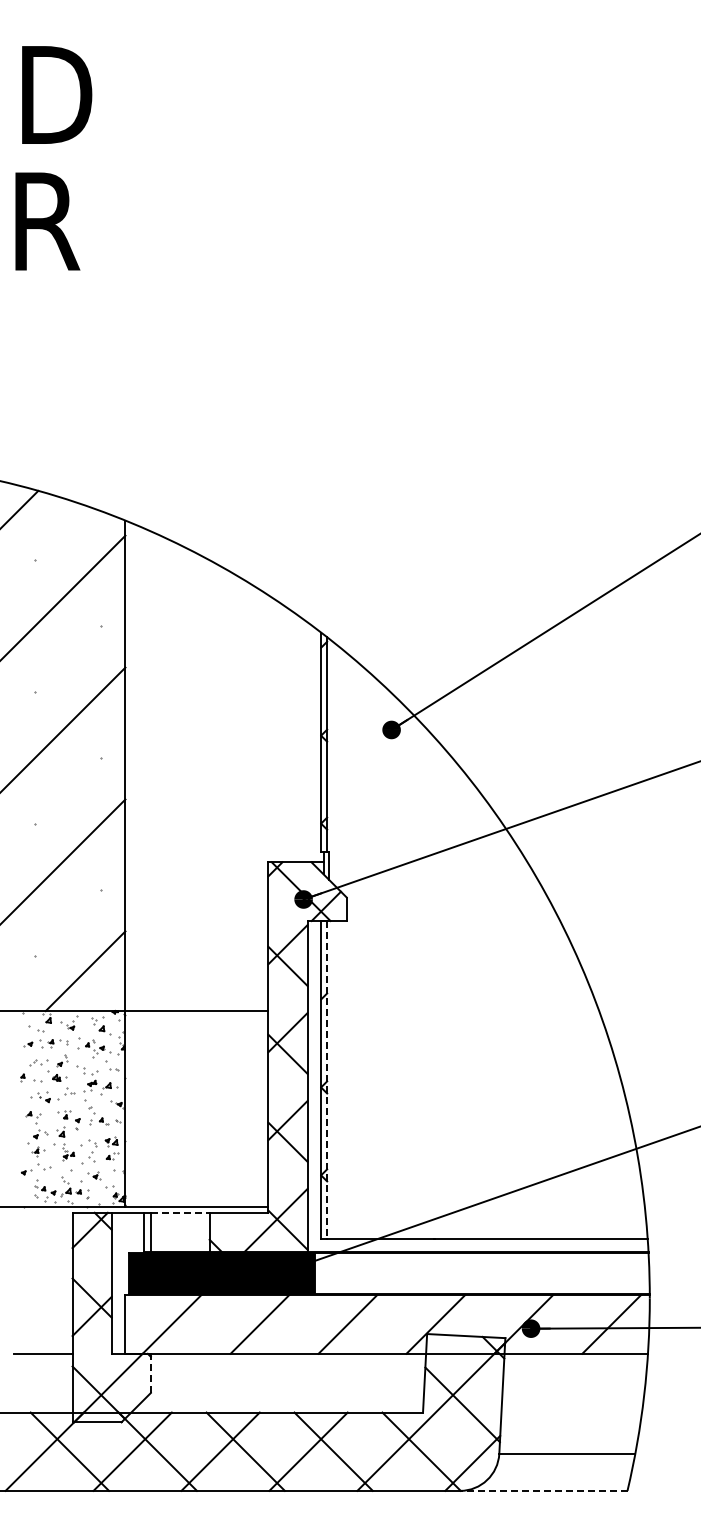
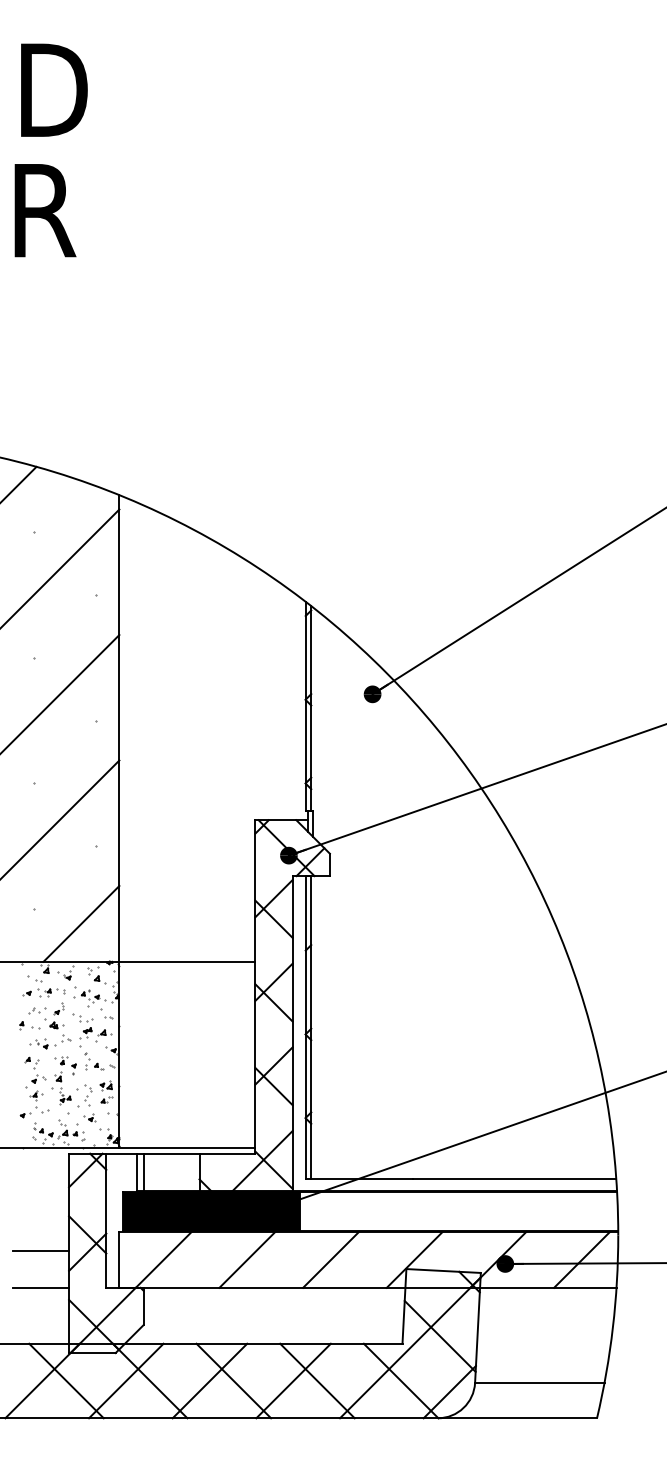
line: (327, 1080) -> (311, 1027), dashed -> solid
line: (180, 1212) -> (171, 1153), dashed -> solid
line: (42, 1314) -> (40, 1250), added
line: (150, 1373) -> (143, 1306), dashed -> solid
line: (543, 1490) -> (517, 1417), dashed -> solid

